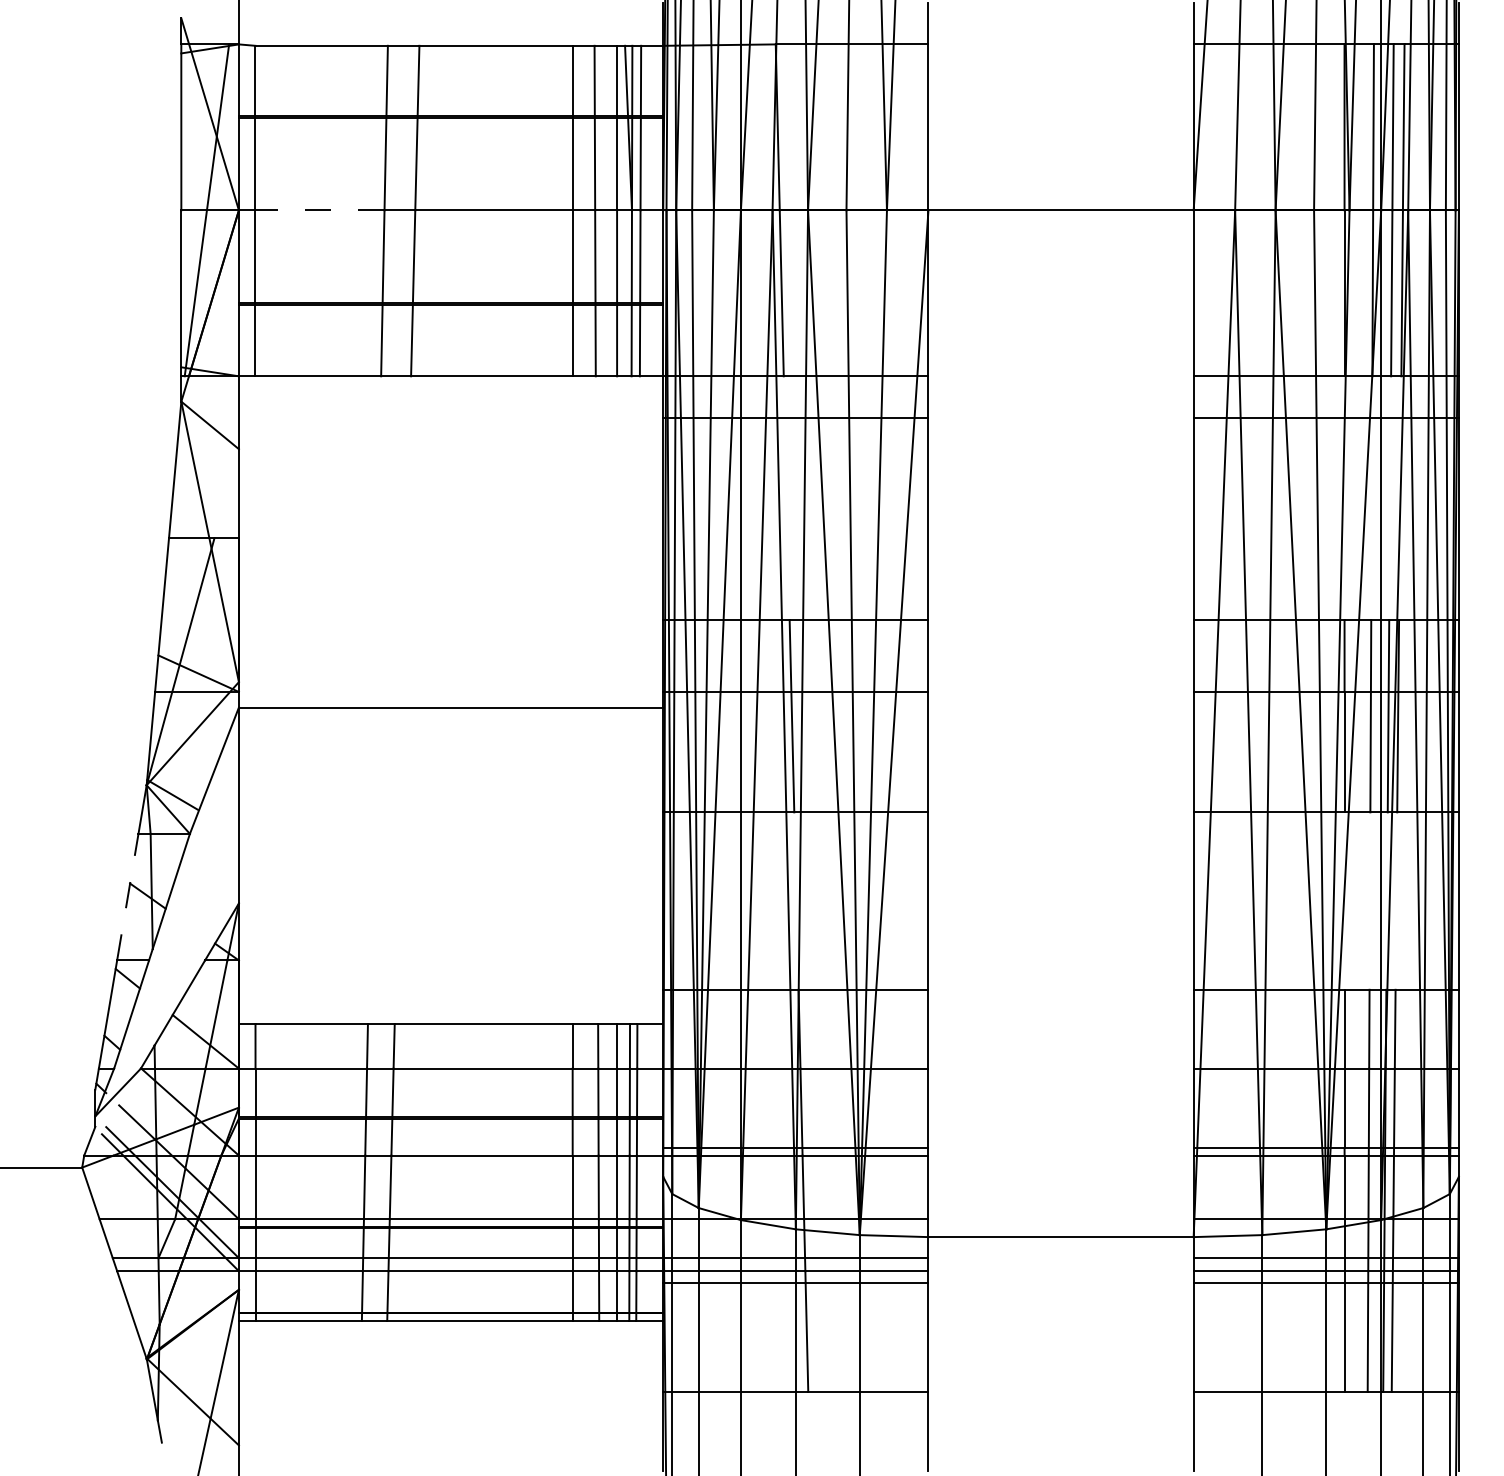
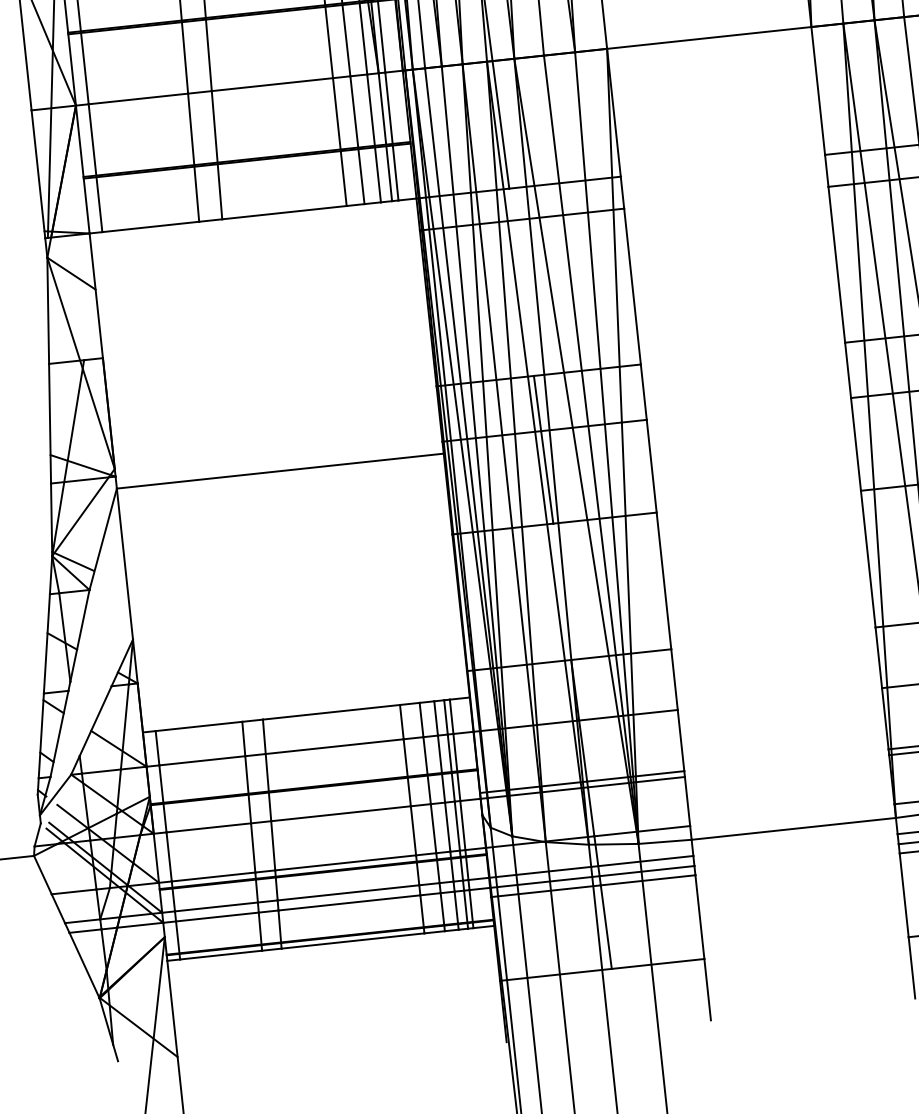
line: (320, 210) -> (138, 99), dashed -> solid
line: (127, 896) -> (46, 643), dashed -> solid

